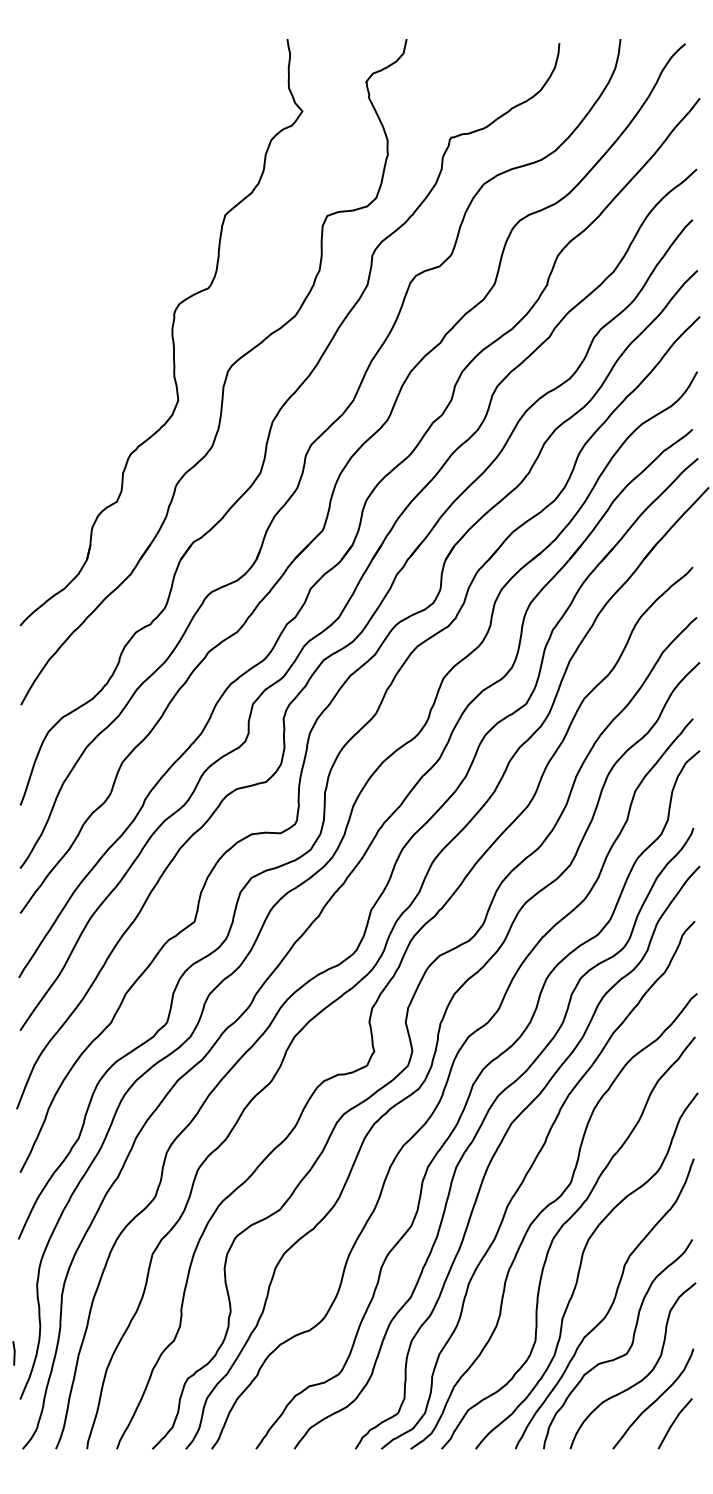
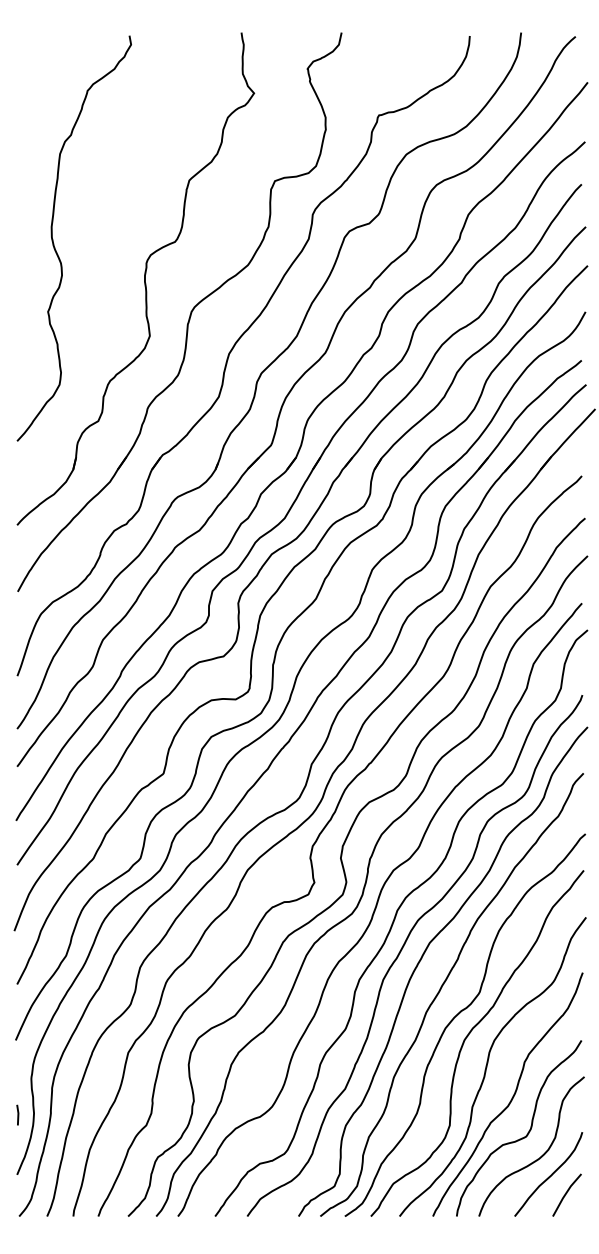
curve: (64, 290) -> (54, 243), added
line: (13, 1353) -> (17, 1115), moved

